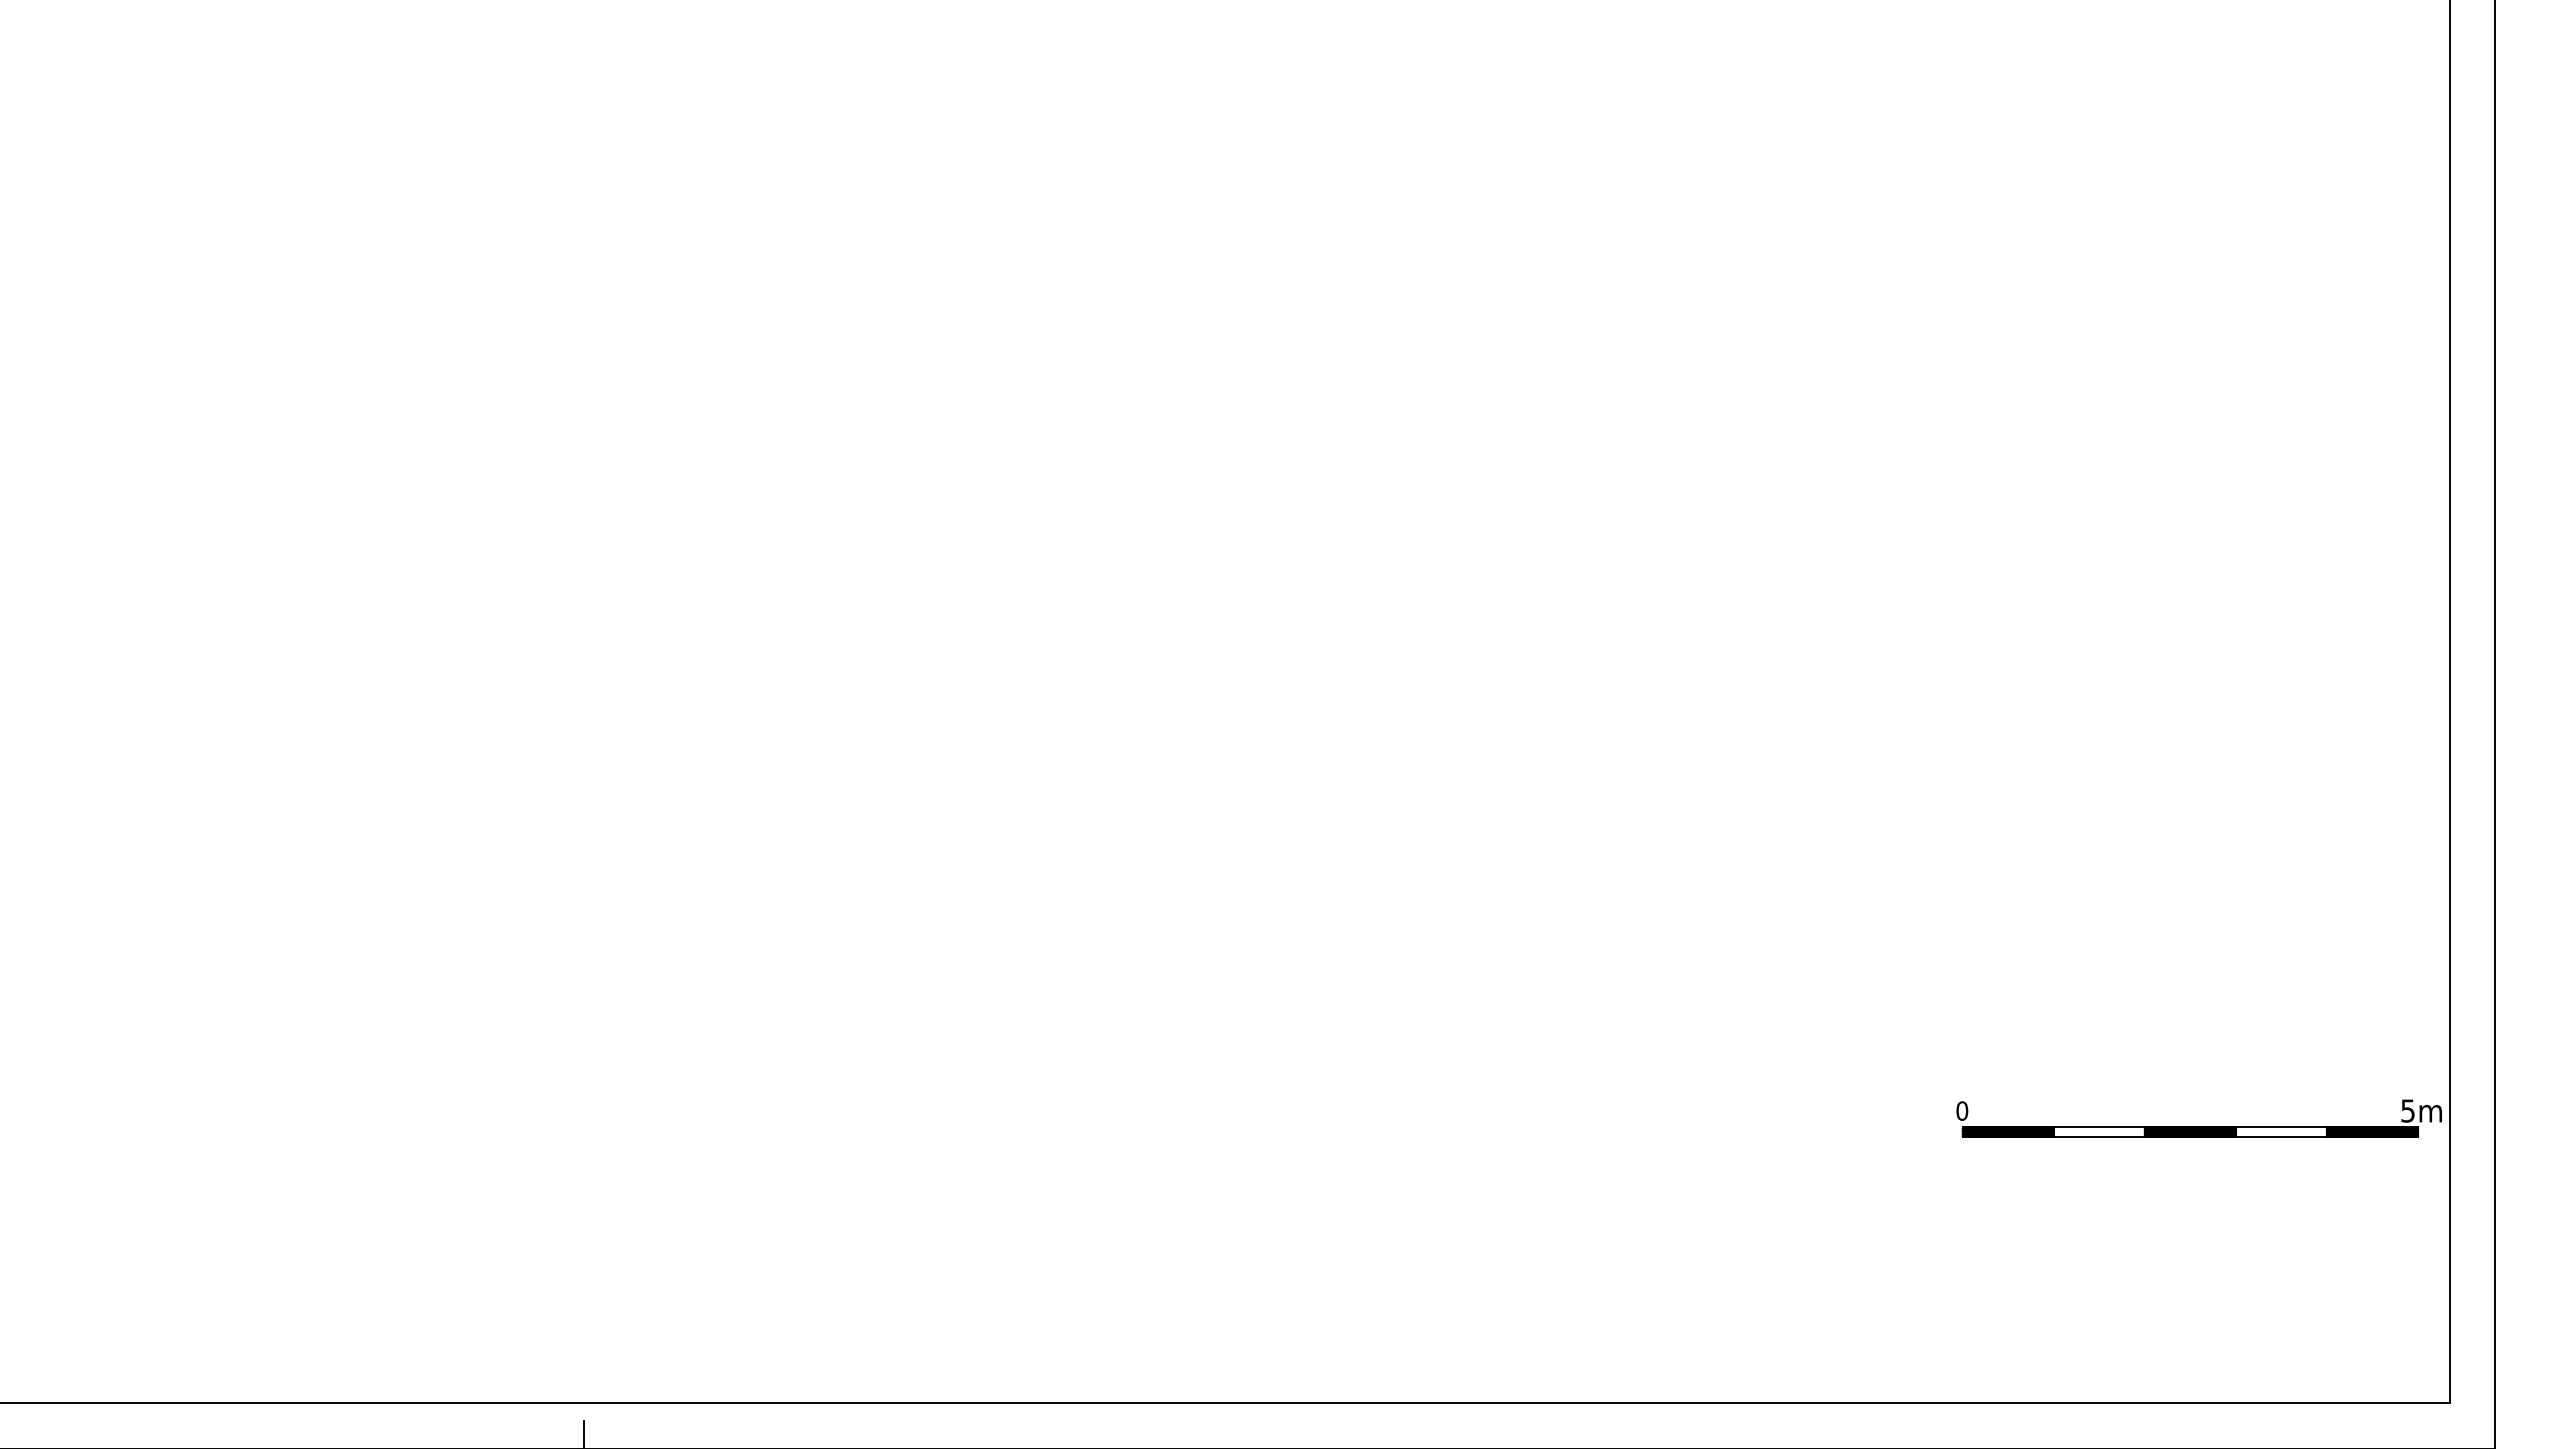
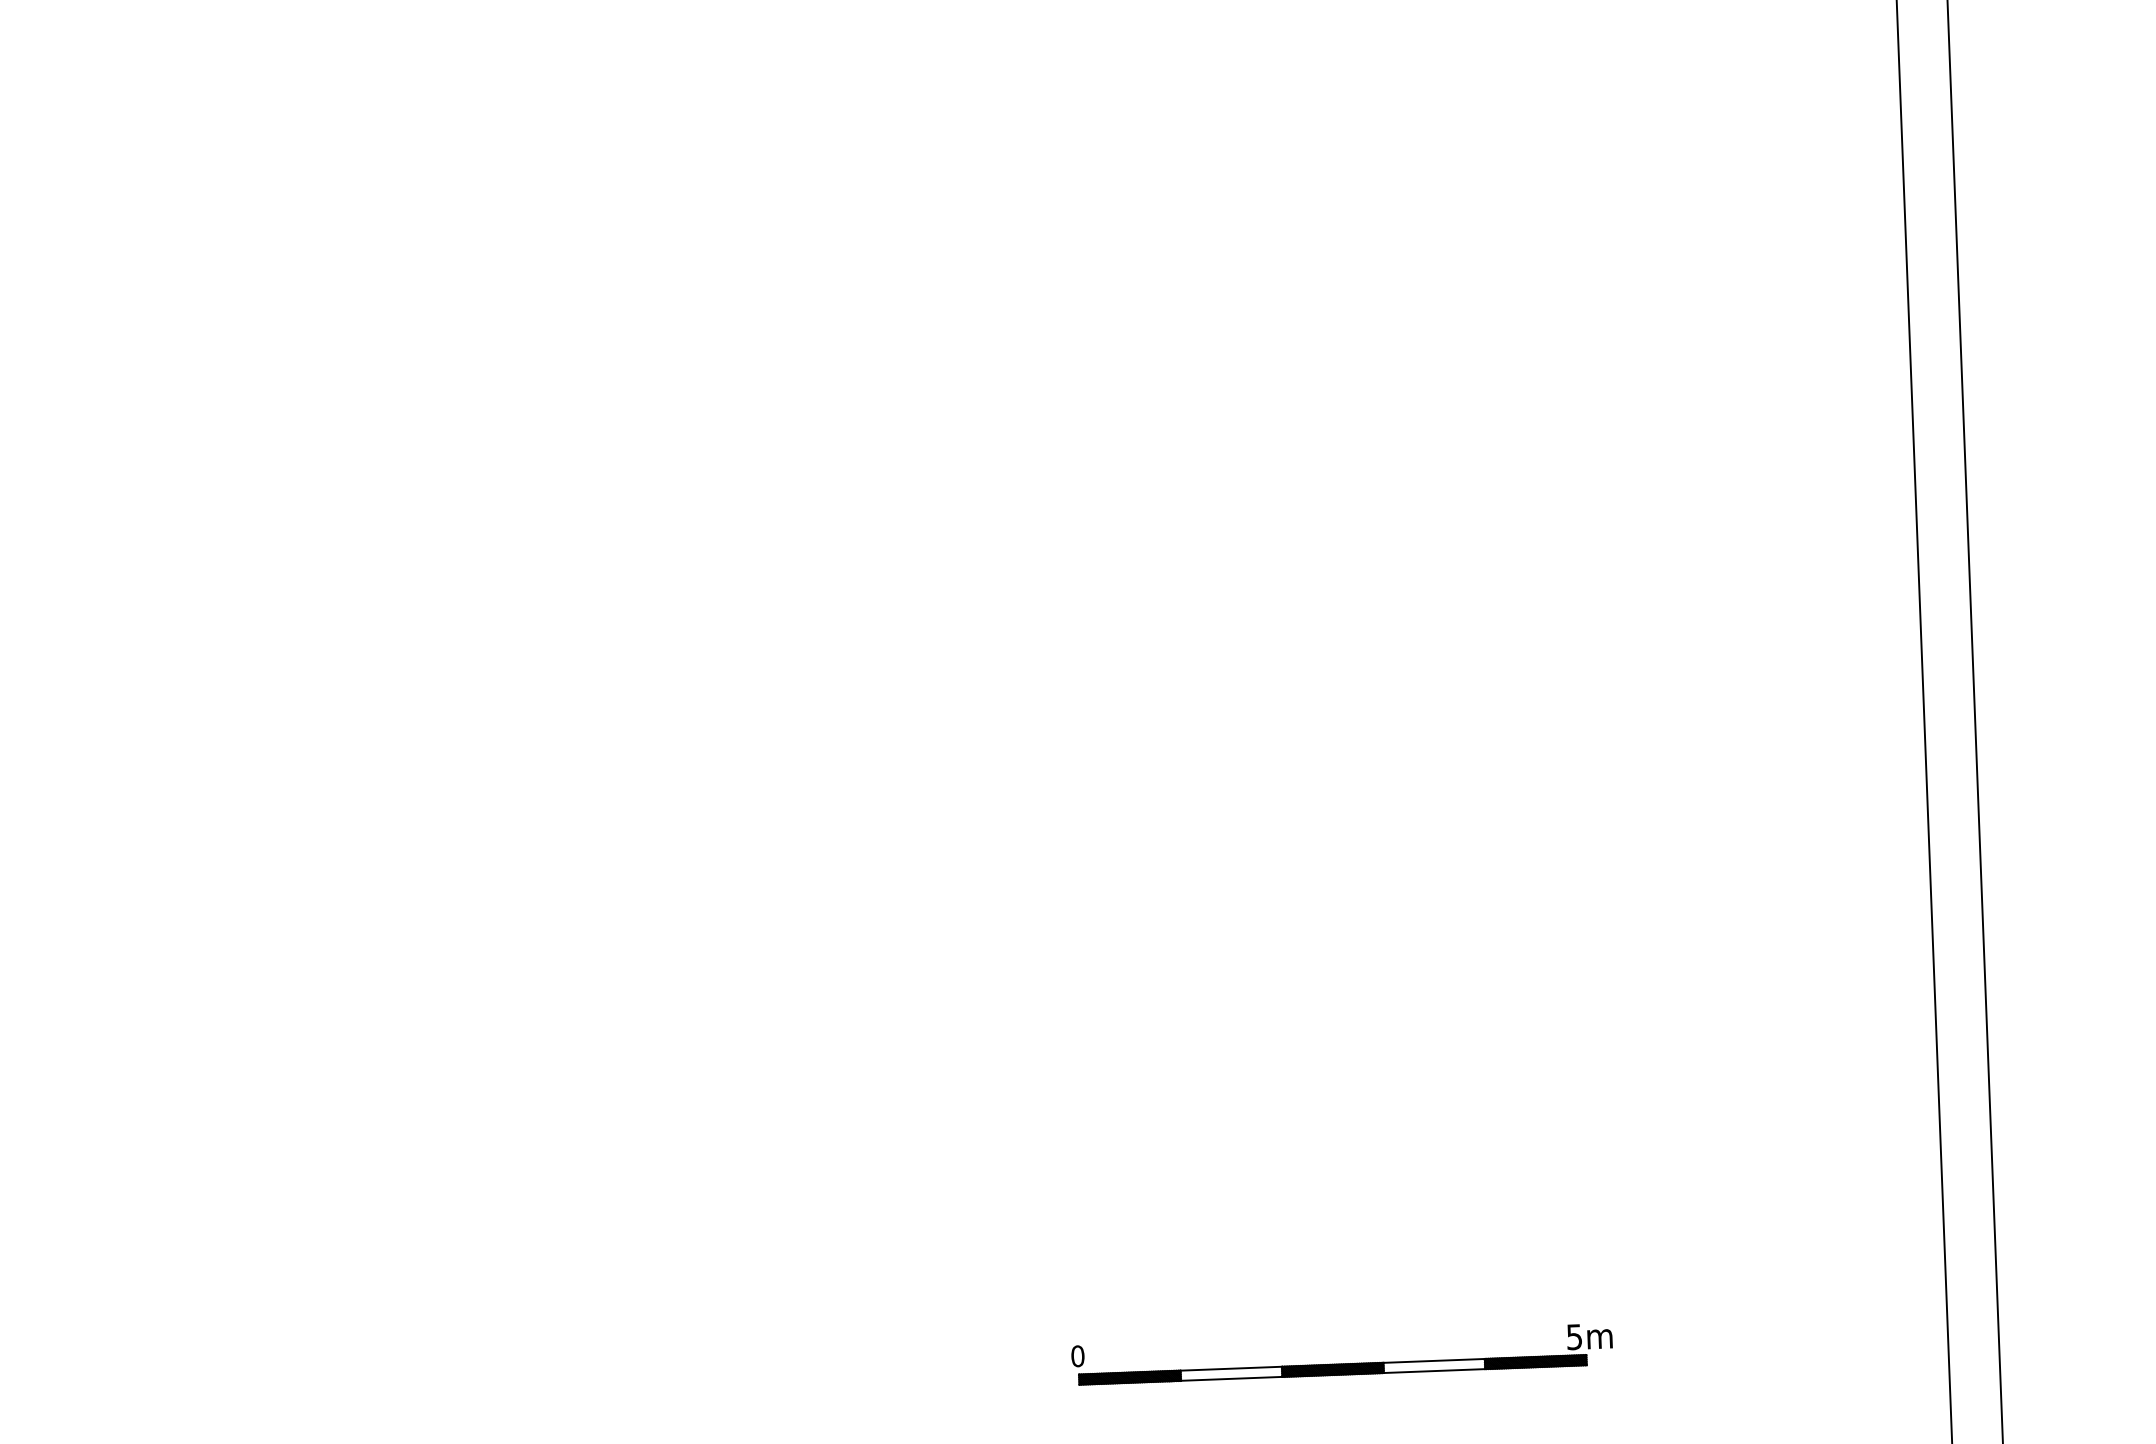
part: (2198, 1126) -> (1341, 1363), moved

